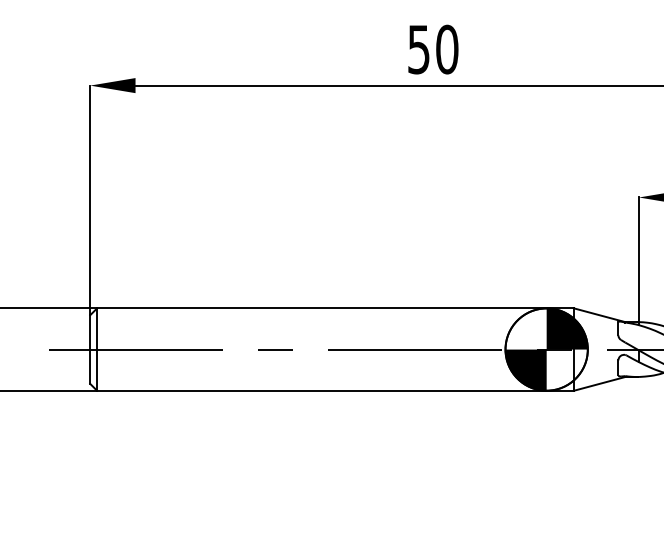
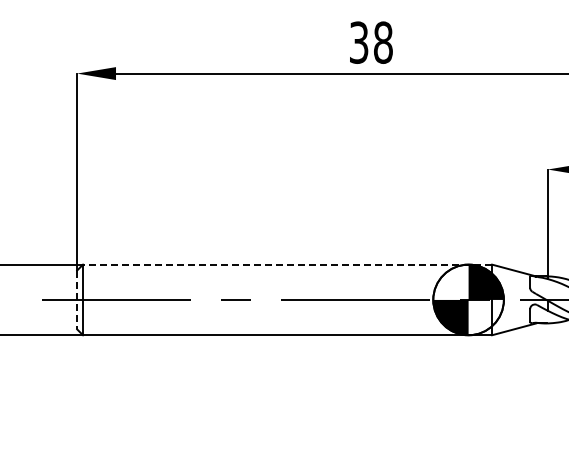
text: (433, 49) -> (371, 42), 50 -> 38
line: (335, 308) -> (287, 264), solid -> dashed
line: (90, 350) -> (77, 300), solid -> dashed

